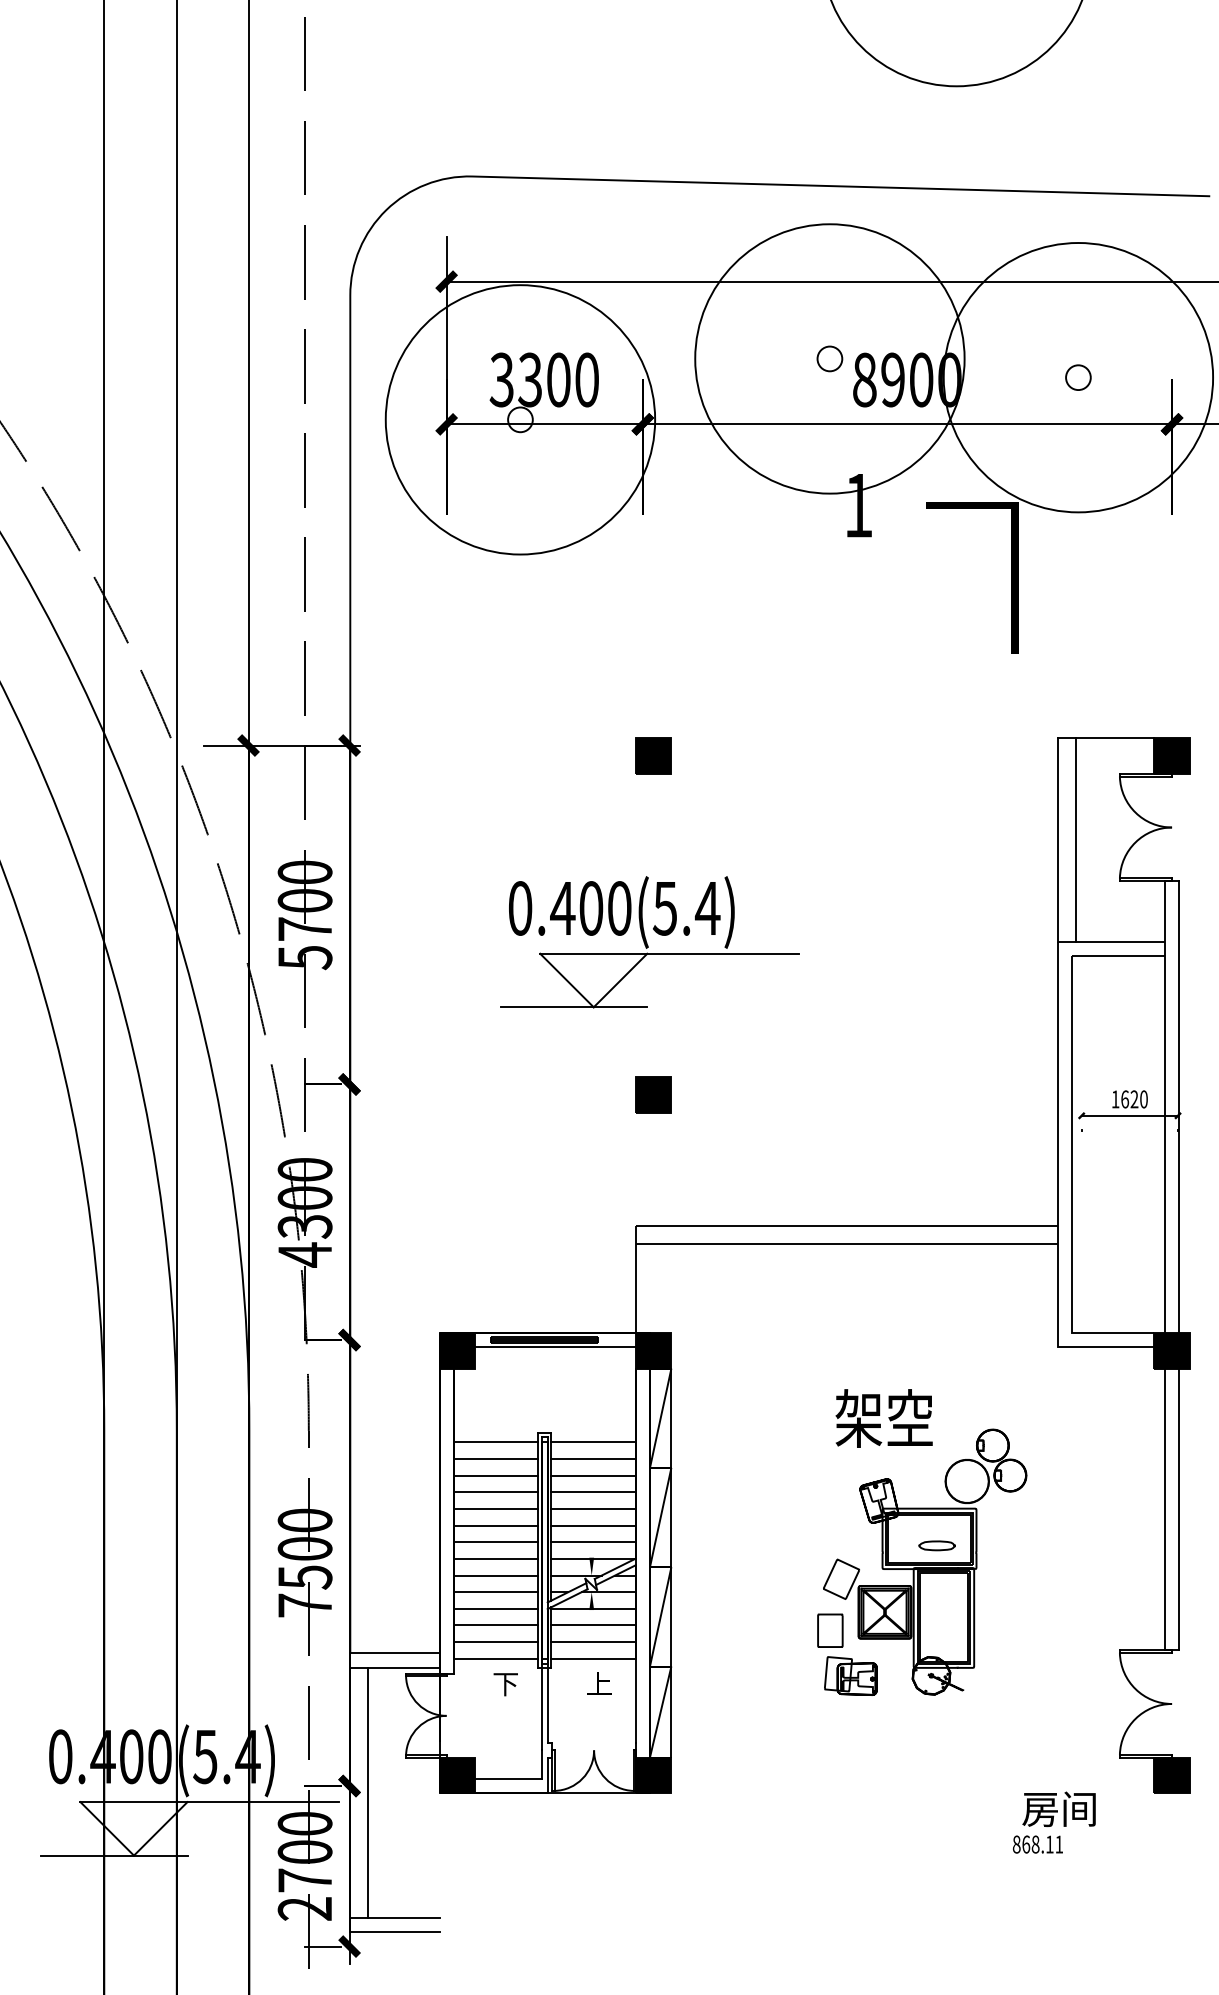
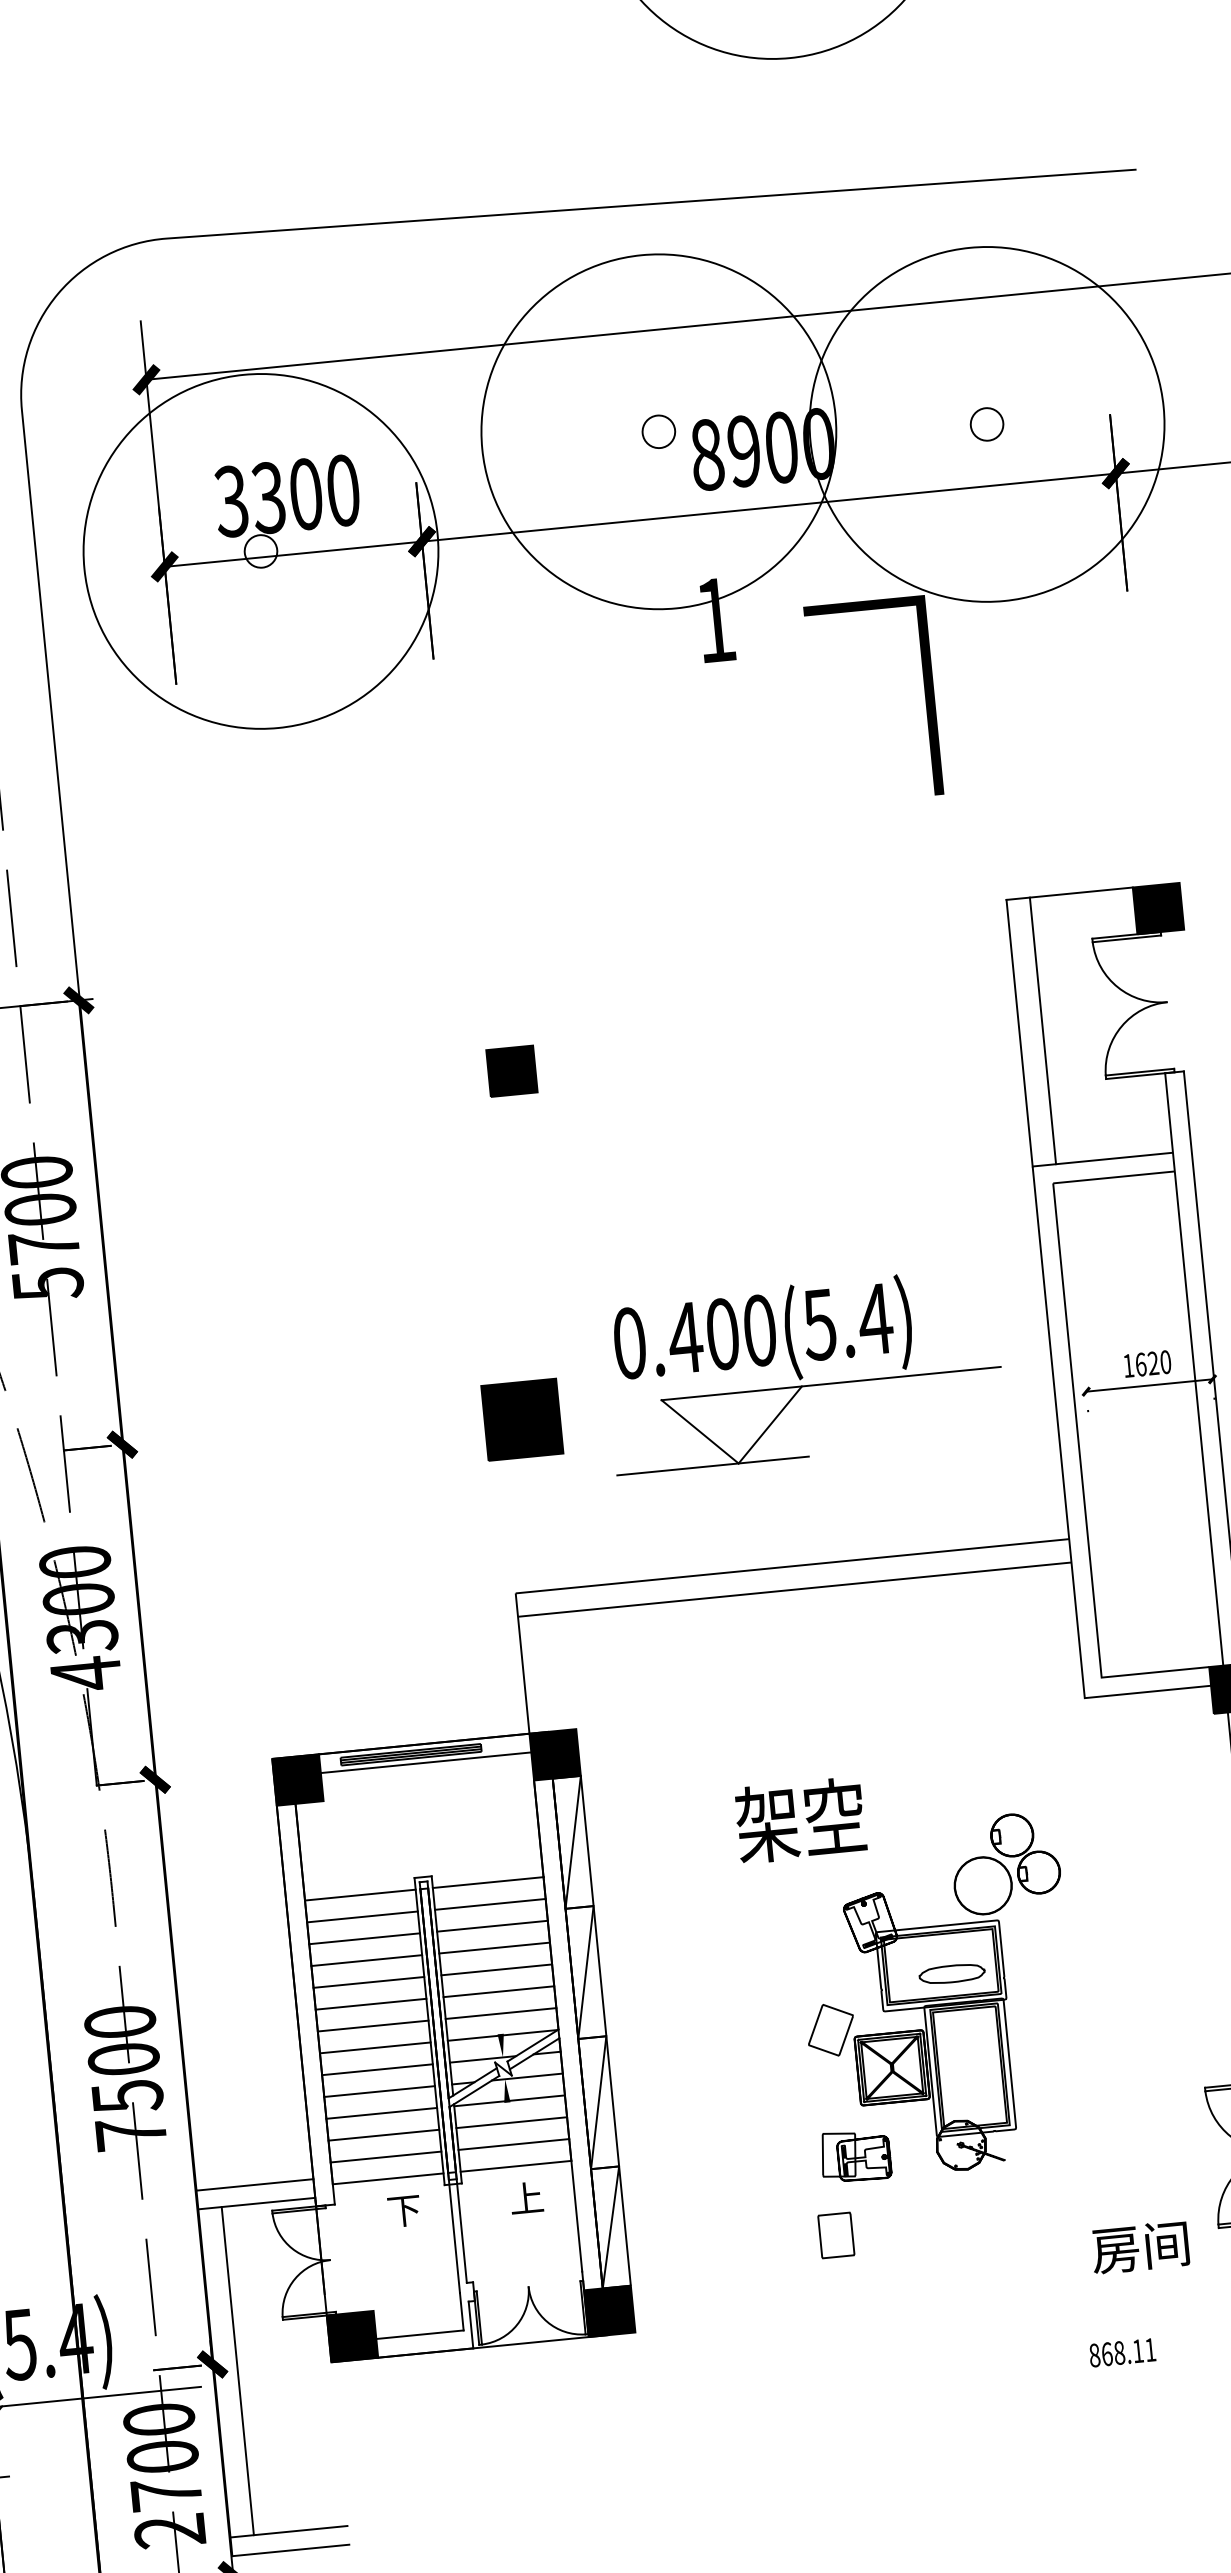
part: (653, 755) -> (511, 1070), moved
part: (649, 942) -> (803, 1371), moved
part: (653, 1094) -> (522, 1418), size x1.6
text: (883, 1418) -> (799, 1820), moved
part: (936, 1545) -> (951, 1973), size x1.4
part: (830, 1630) -> (836, 2235), moved
text: (1058, 1808) -> (1139, 2246), moved

